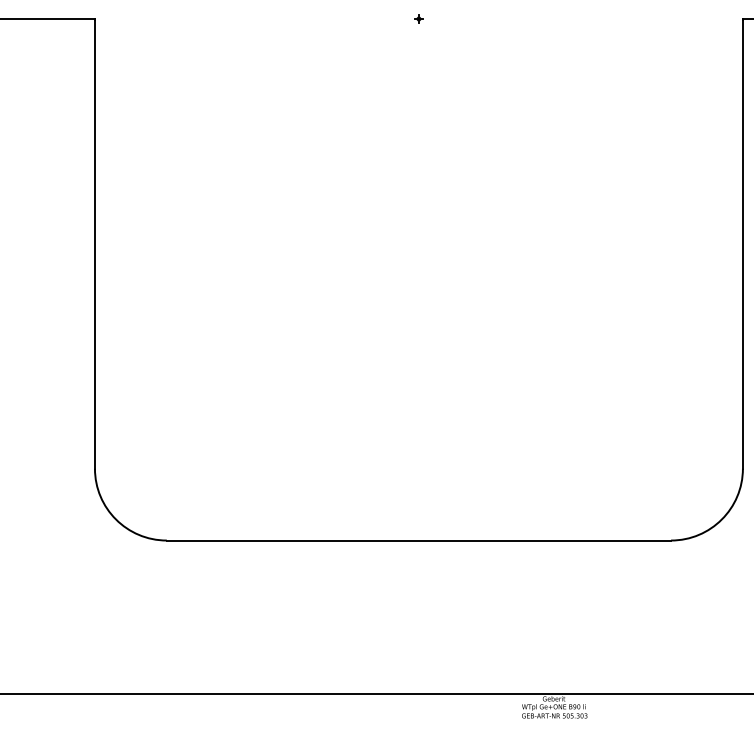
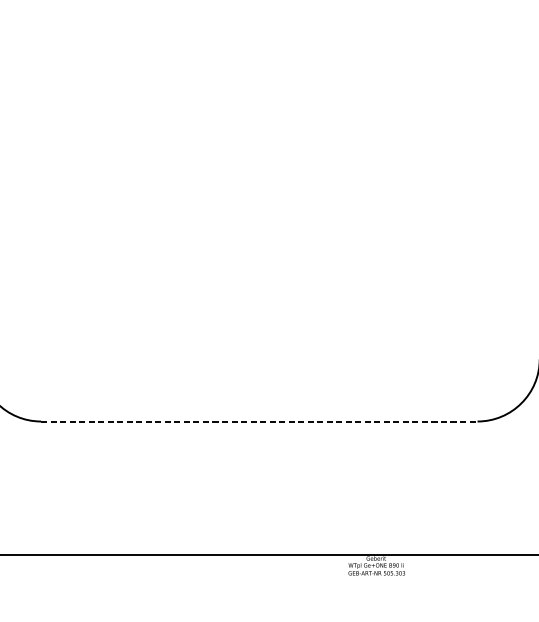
line: (419, 540) -> (259, 421), solid -> dashed

